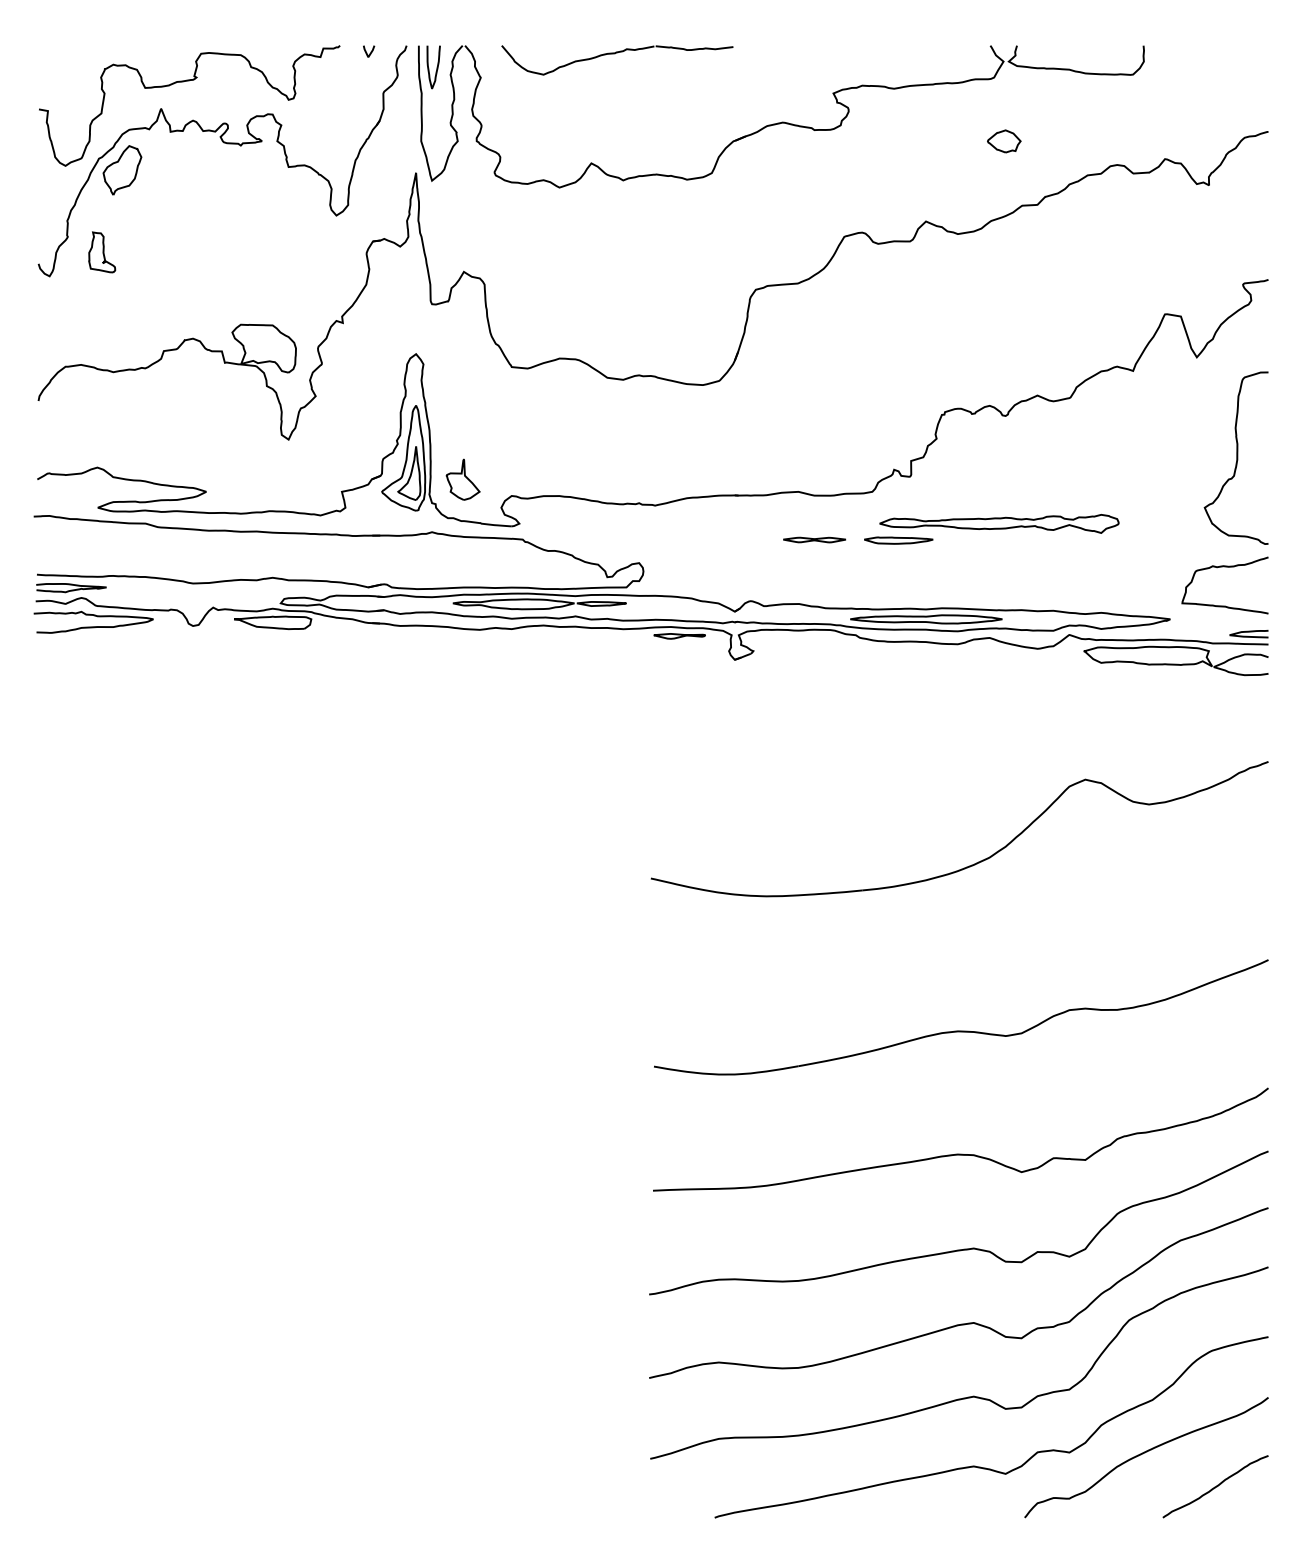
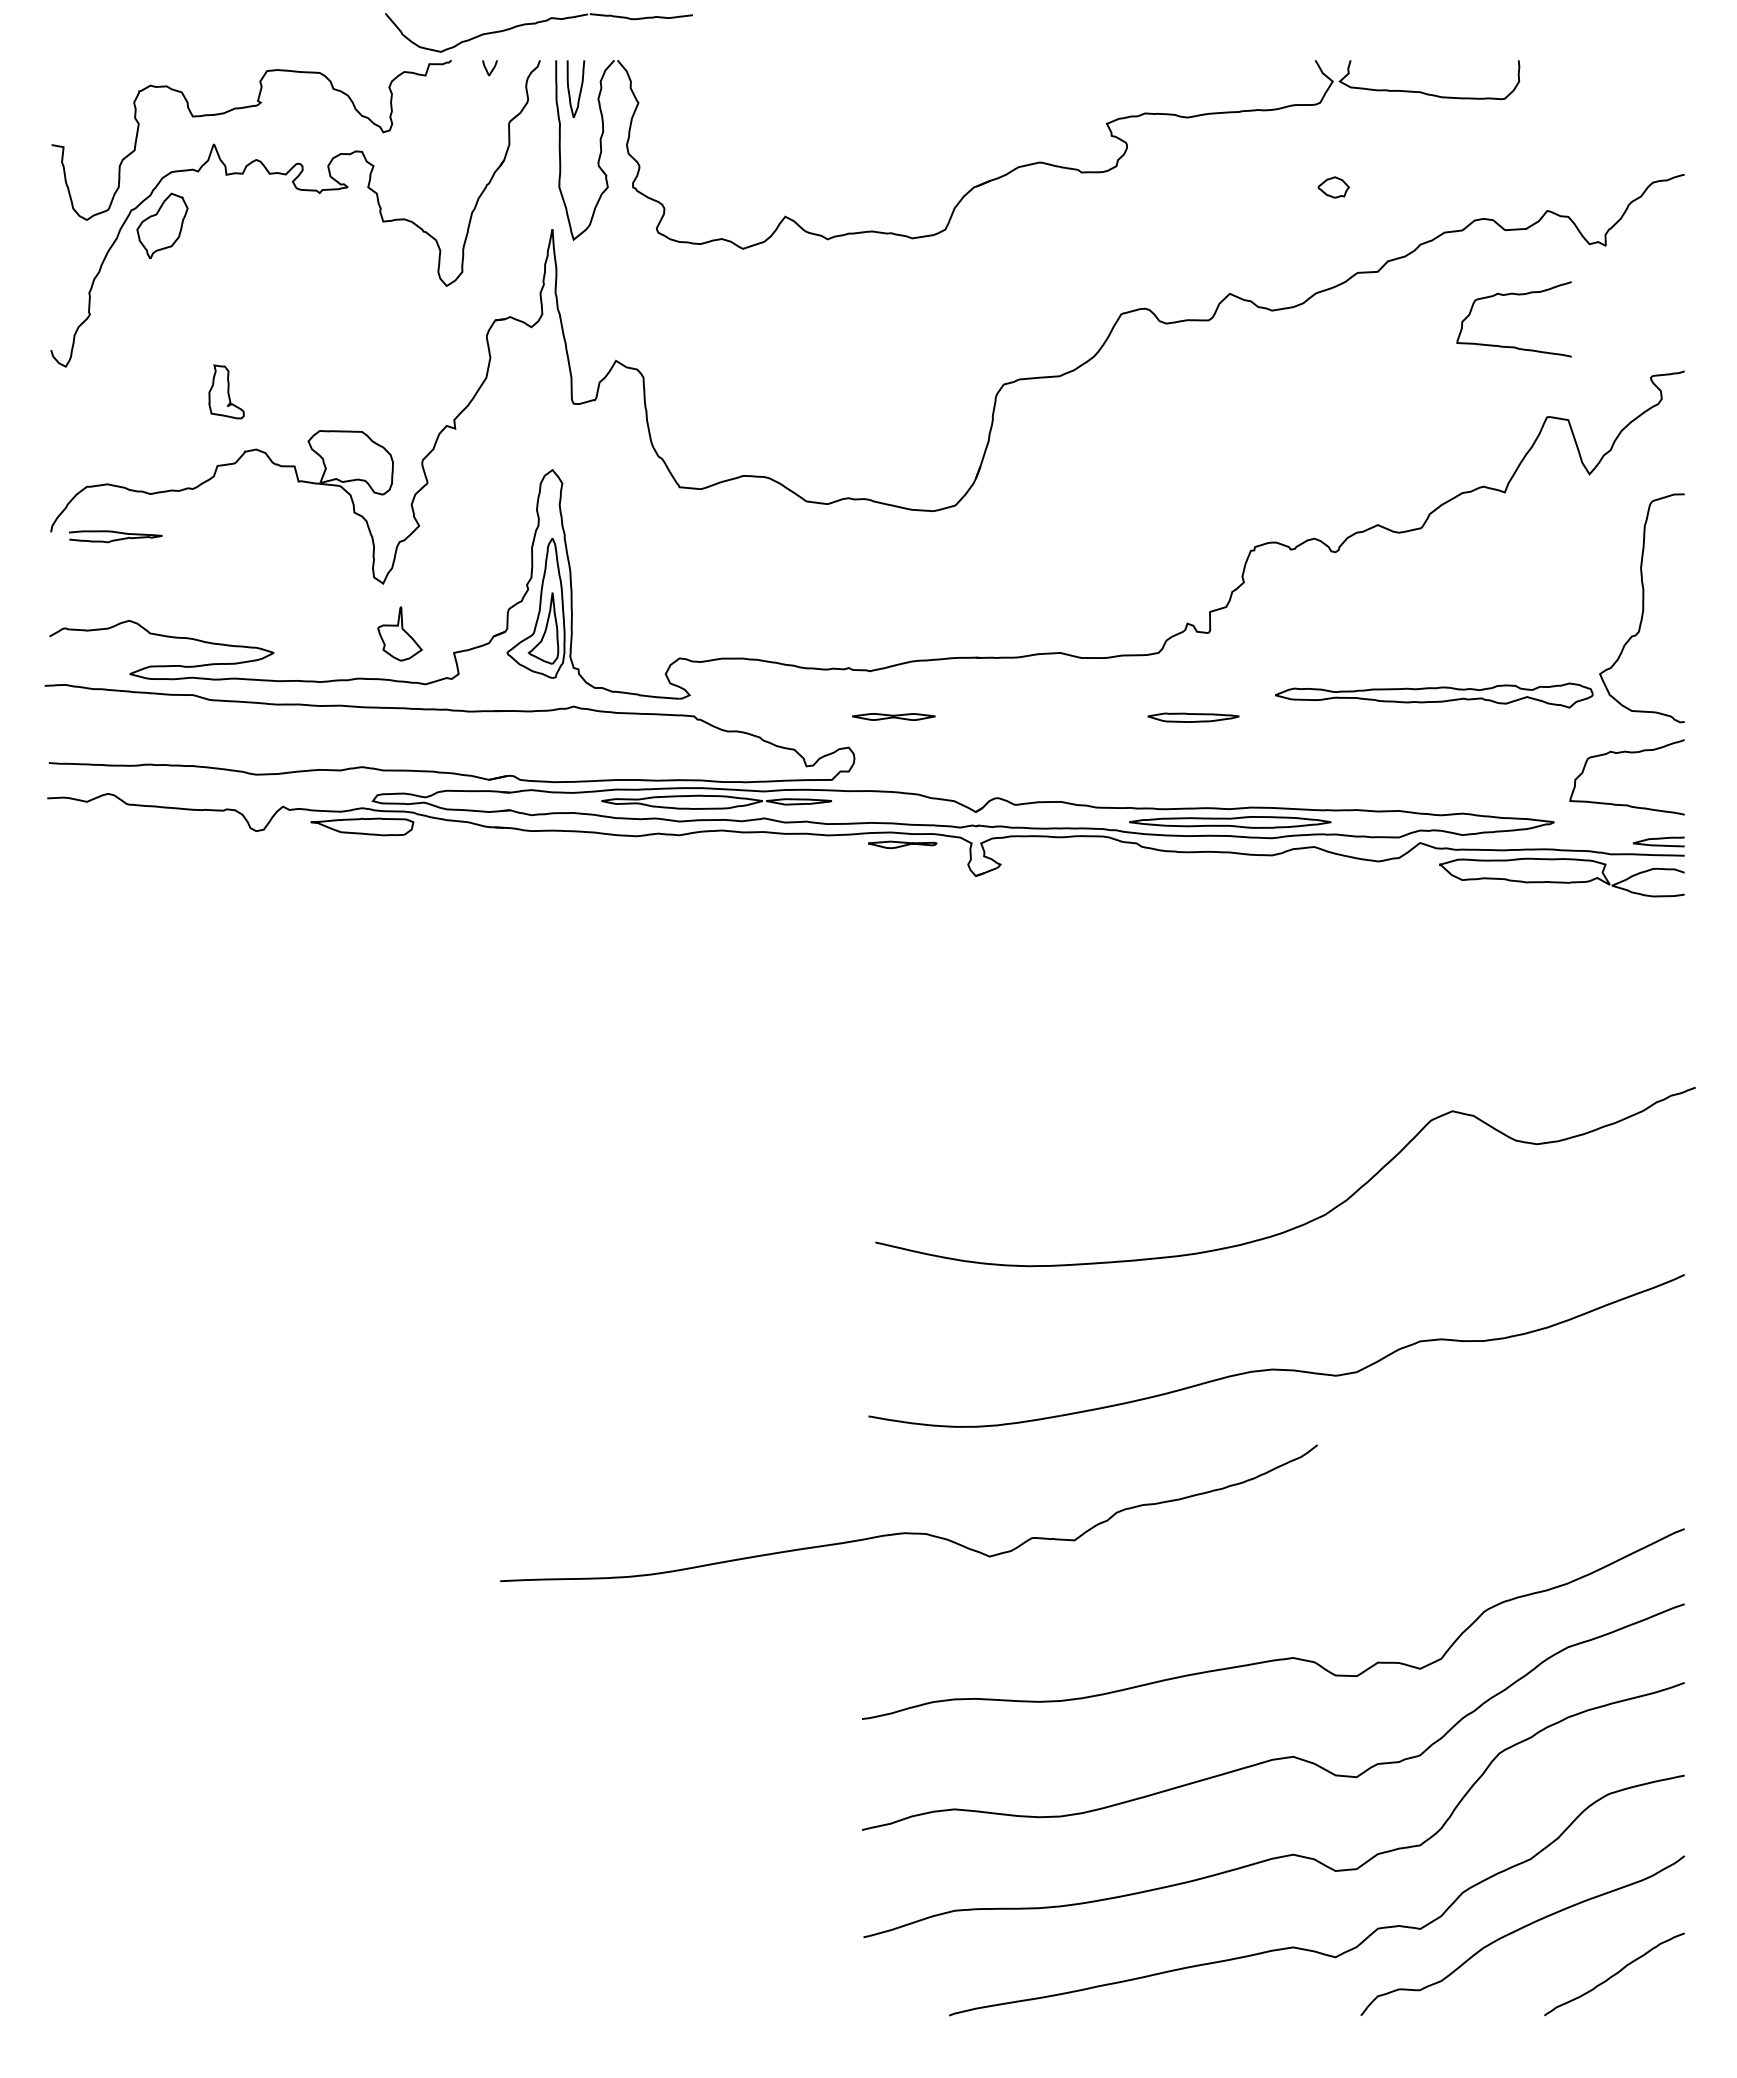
part: (615, 54) -> (536, 24), moved
part: (1004, 141) -> (1333, 187), size x0.7
curve: (1141, 222) -> (1516, 295), added
part: (102, 252) -> (226, 391), moved
part: (462, 479) -> (399, 633), moved
part: (999, 523) -> (1434, 695), moved
part: (814, 539) -> (893, 716), moved
curve: (71, 590) -> (115, 539), moved
curve: (93, 626) -> (124, 831), removed
part: (976, 862) -> (1307, 1221), moved
curve: (960, 1154) -> (908, 1532), moved

